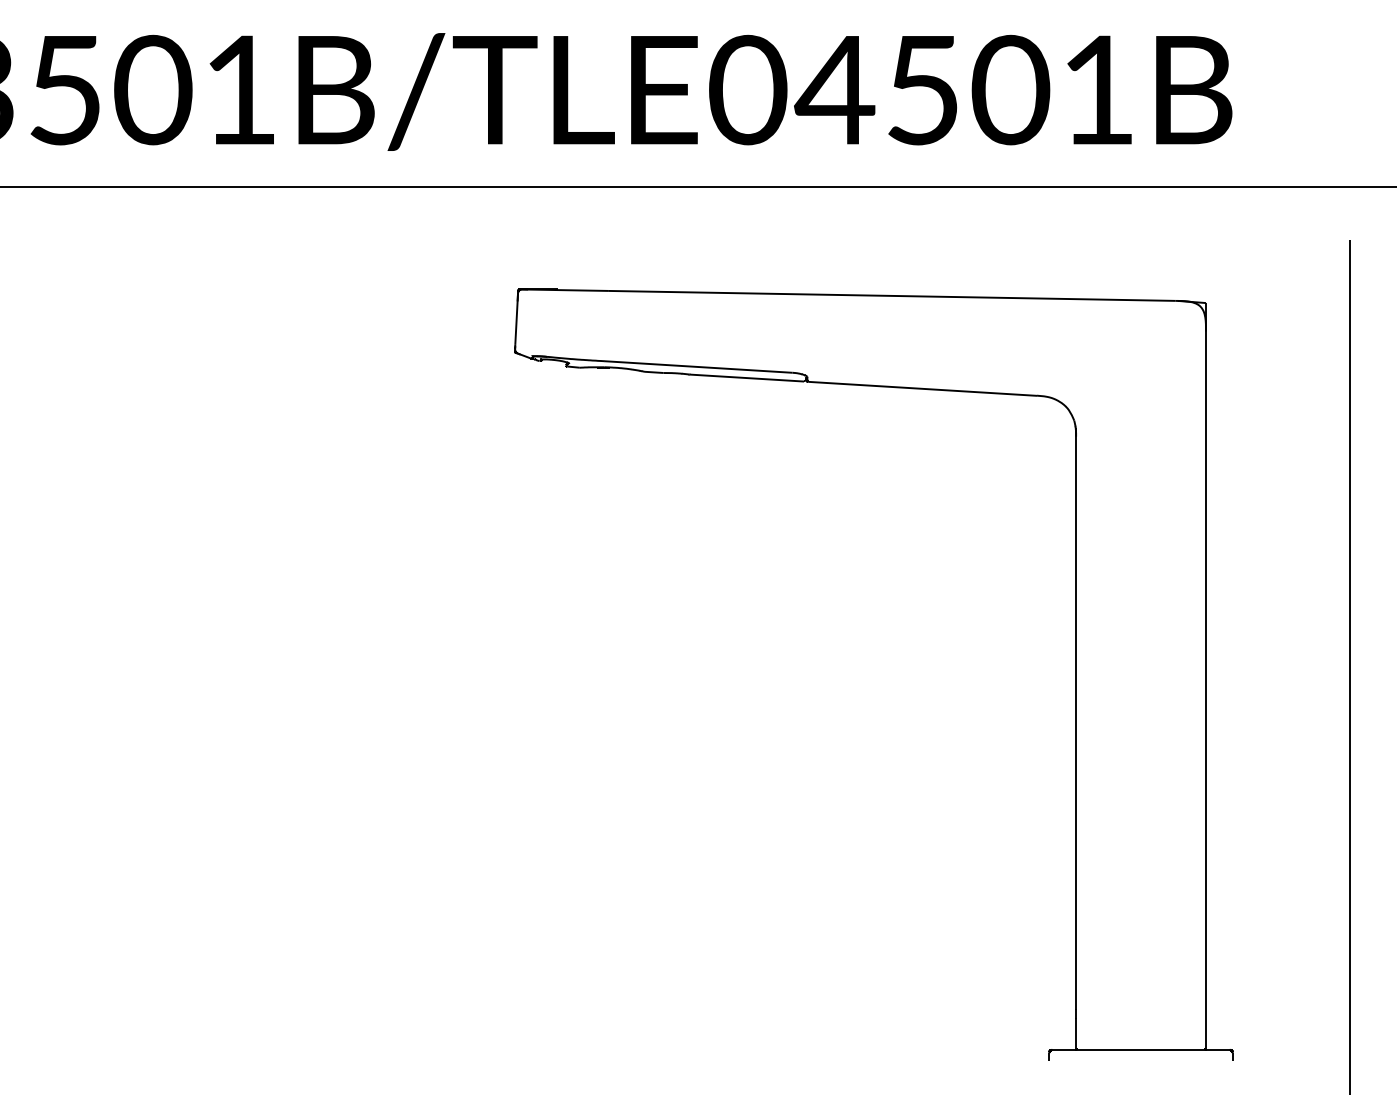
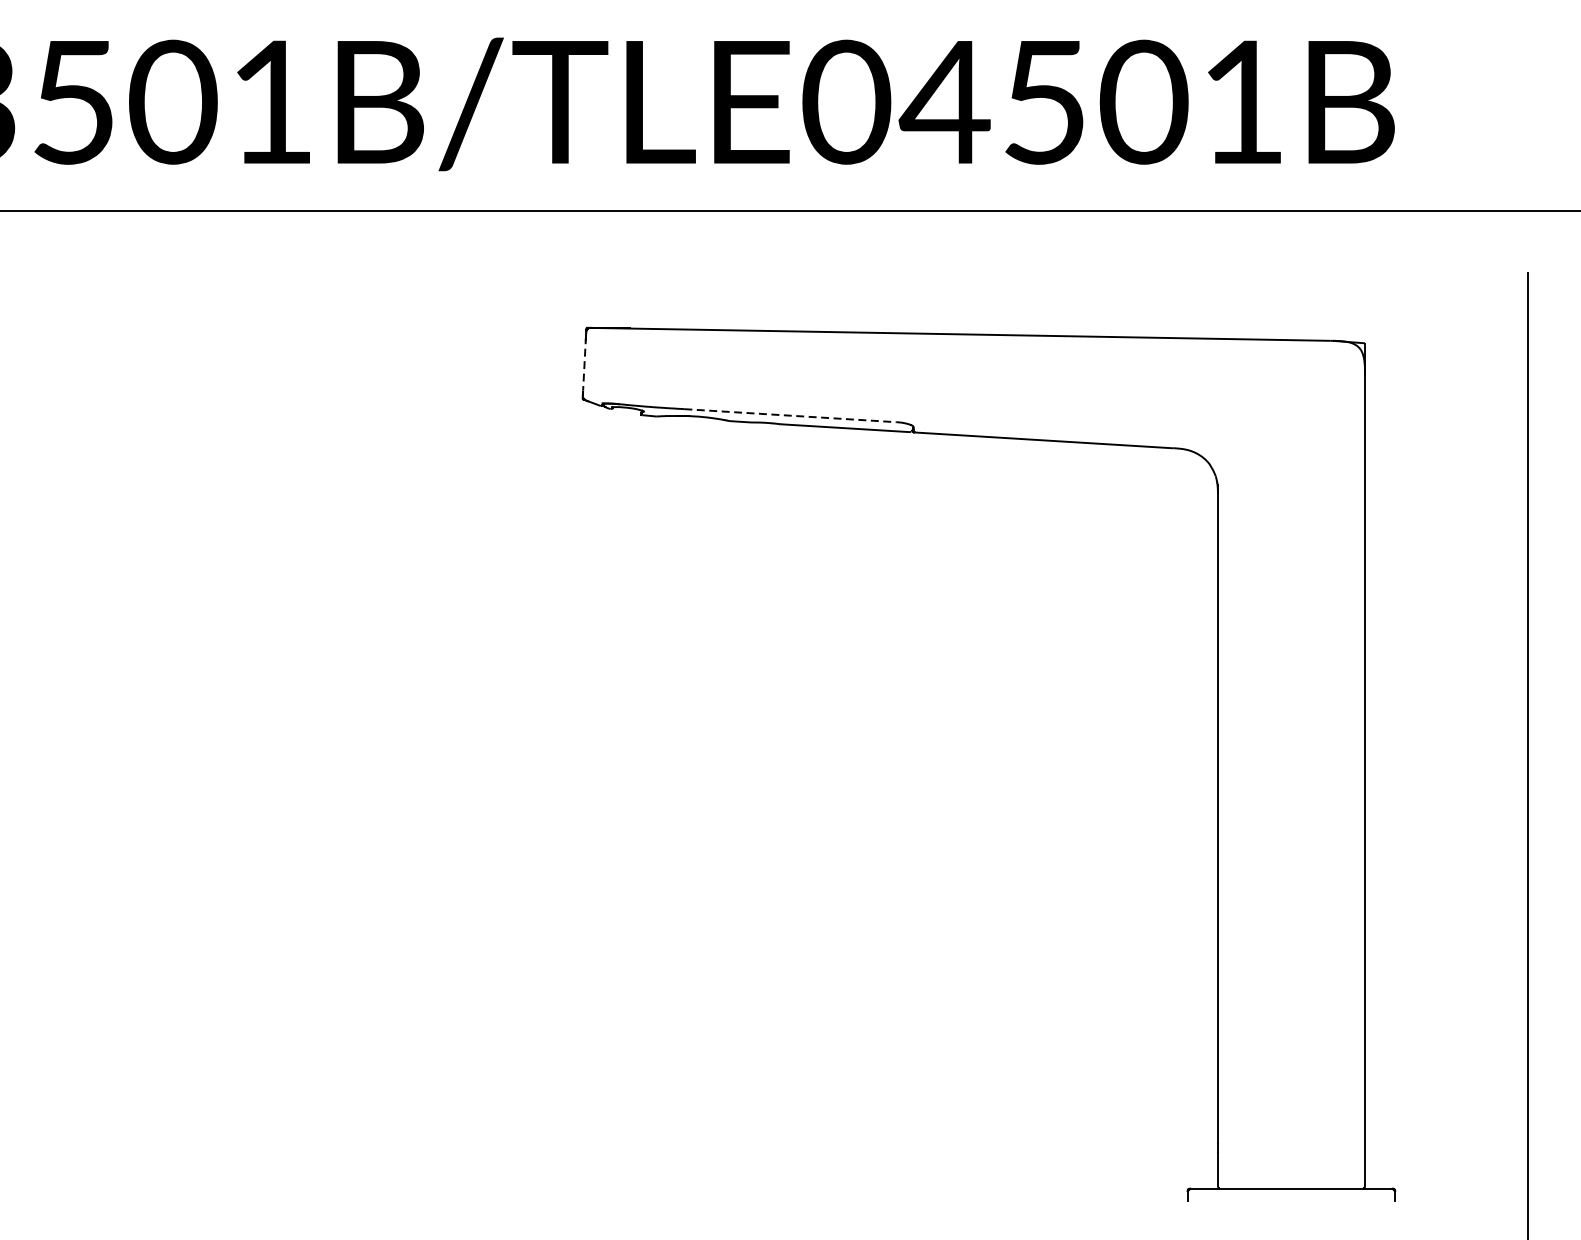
line: (516, 321) -> (584, 364), solid -> dashed
line: (698, 367) -> (790, 416), solid -> dashed

